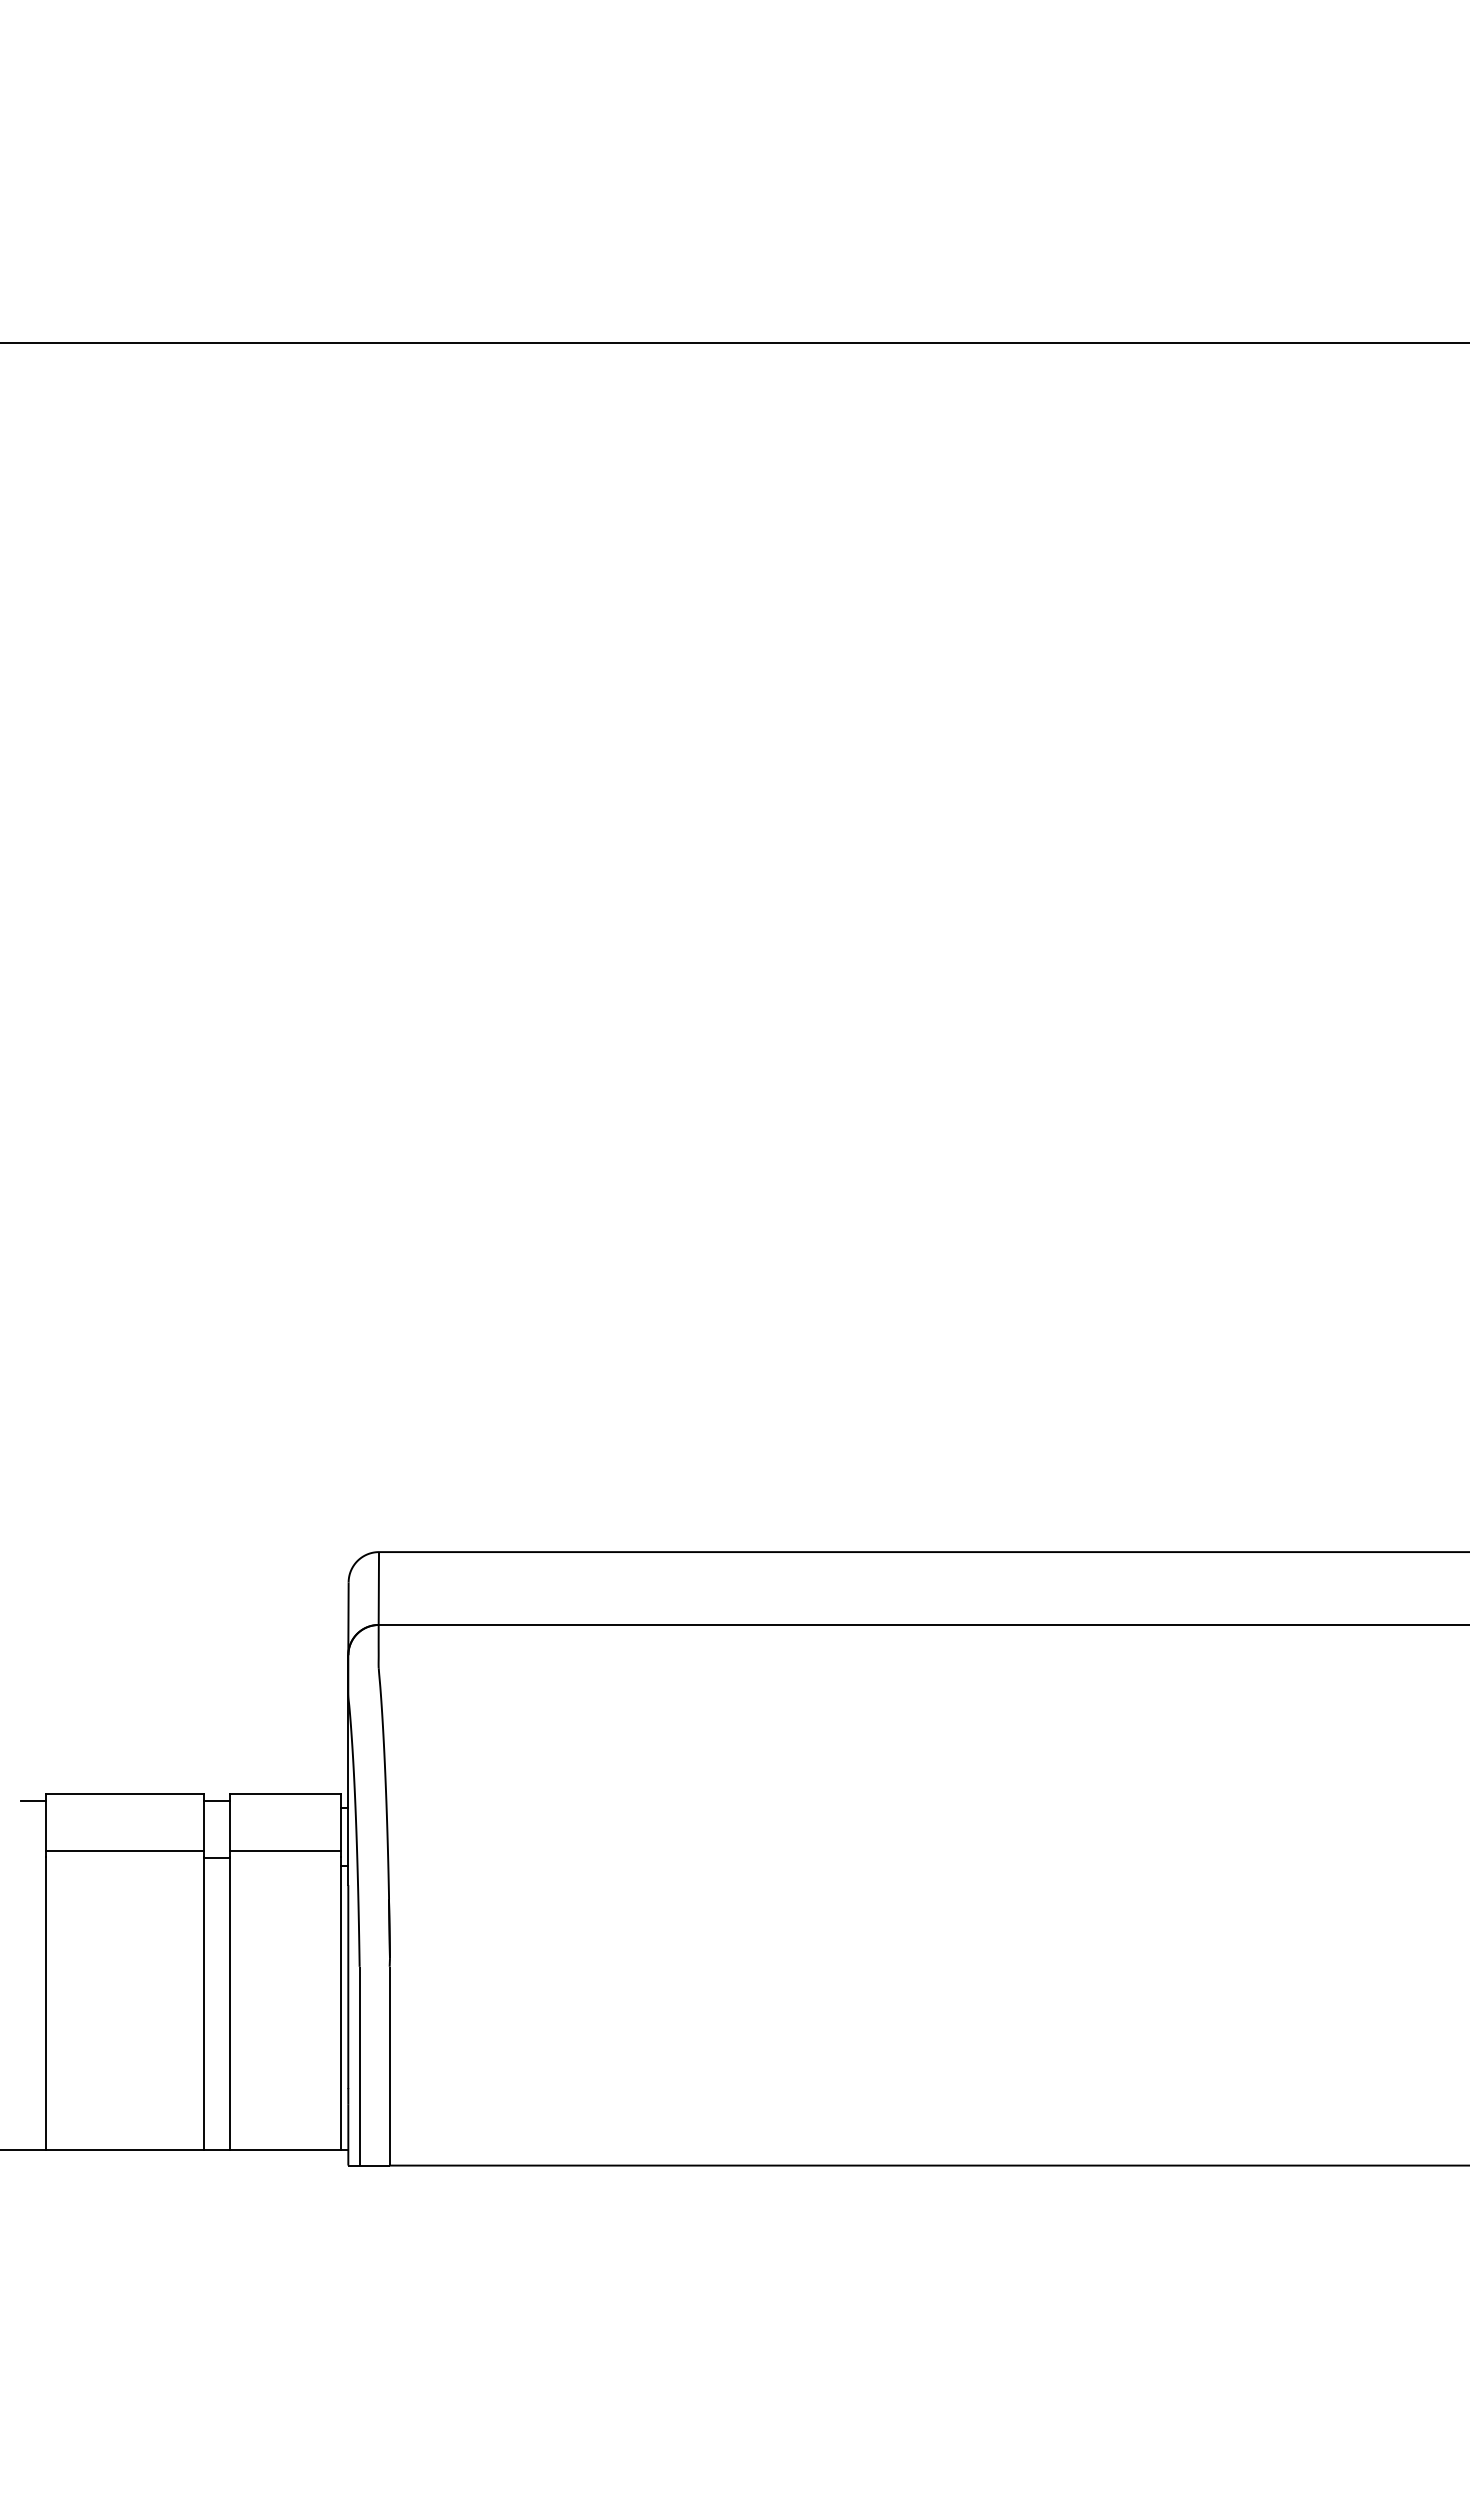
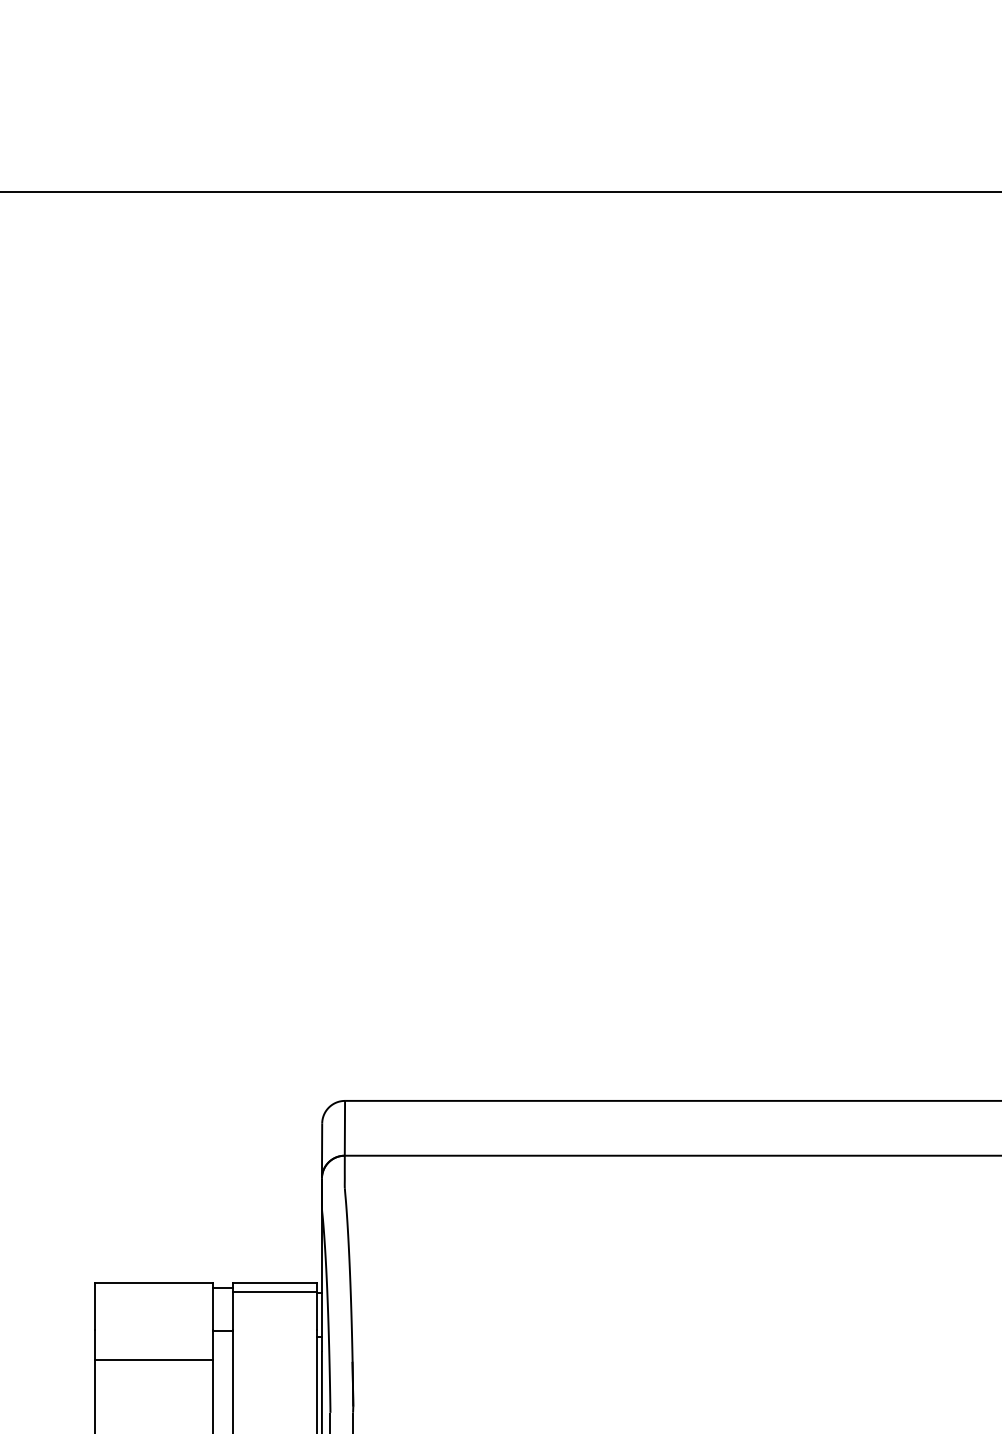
line: (33, 1801) -> (85, 1288), removed
line: (124, 1850) -> (153, 1359), moved
line: (285, 1850) -> (274, 1291), moved

